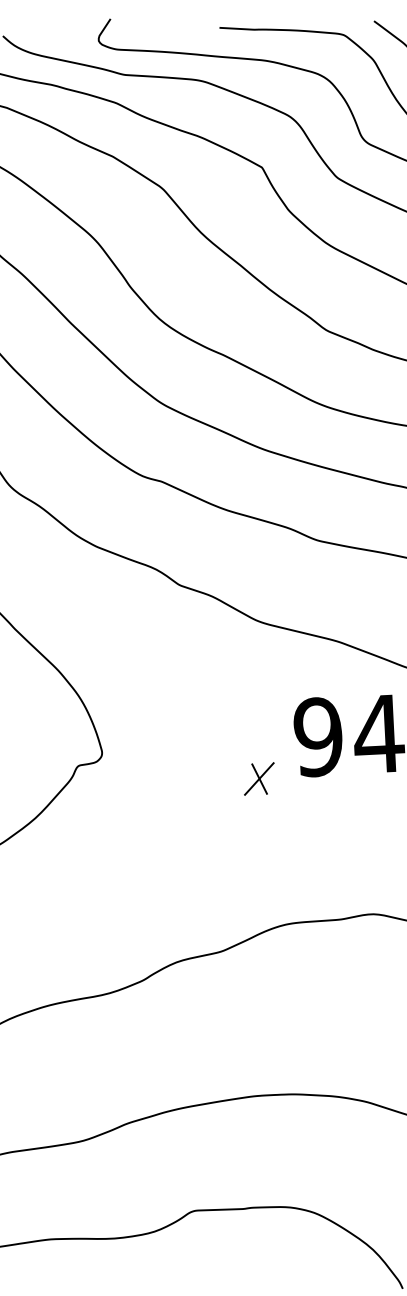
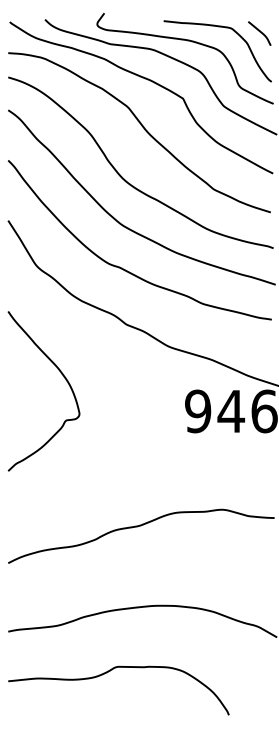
part: (259, 778) -> (164, 432), removed

